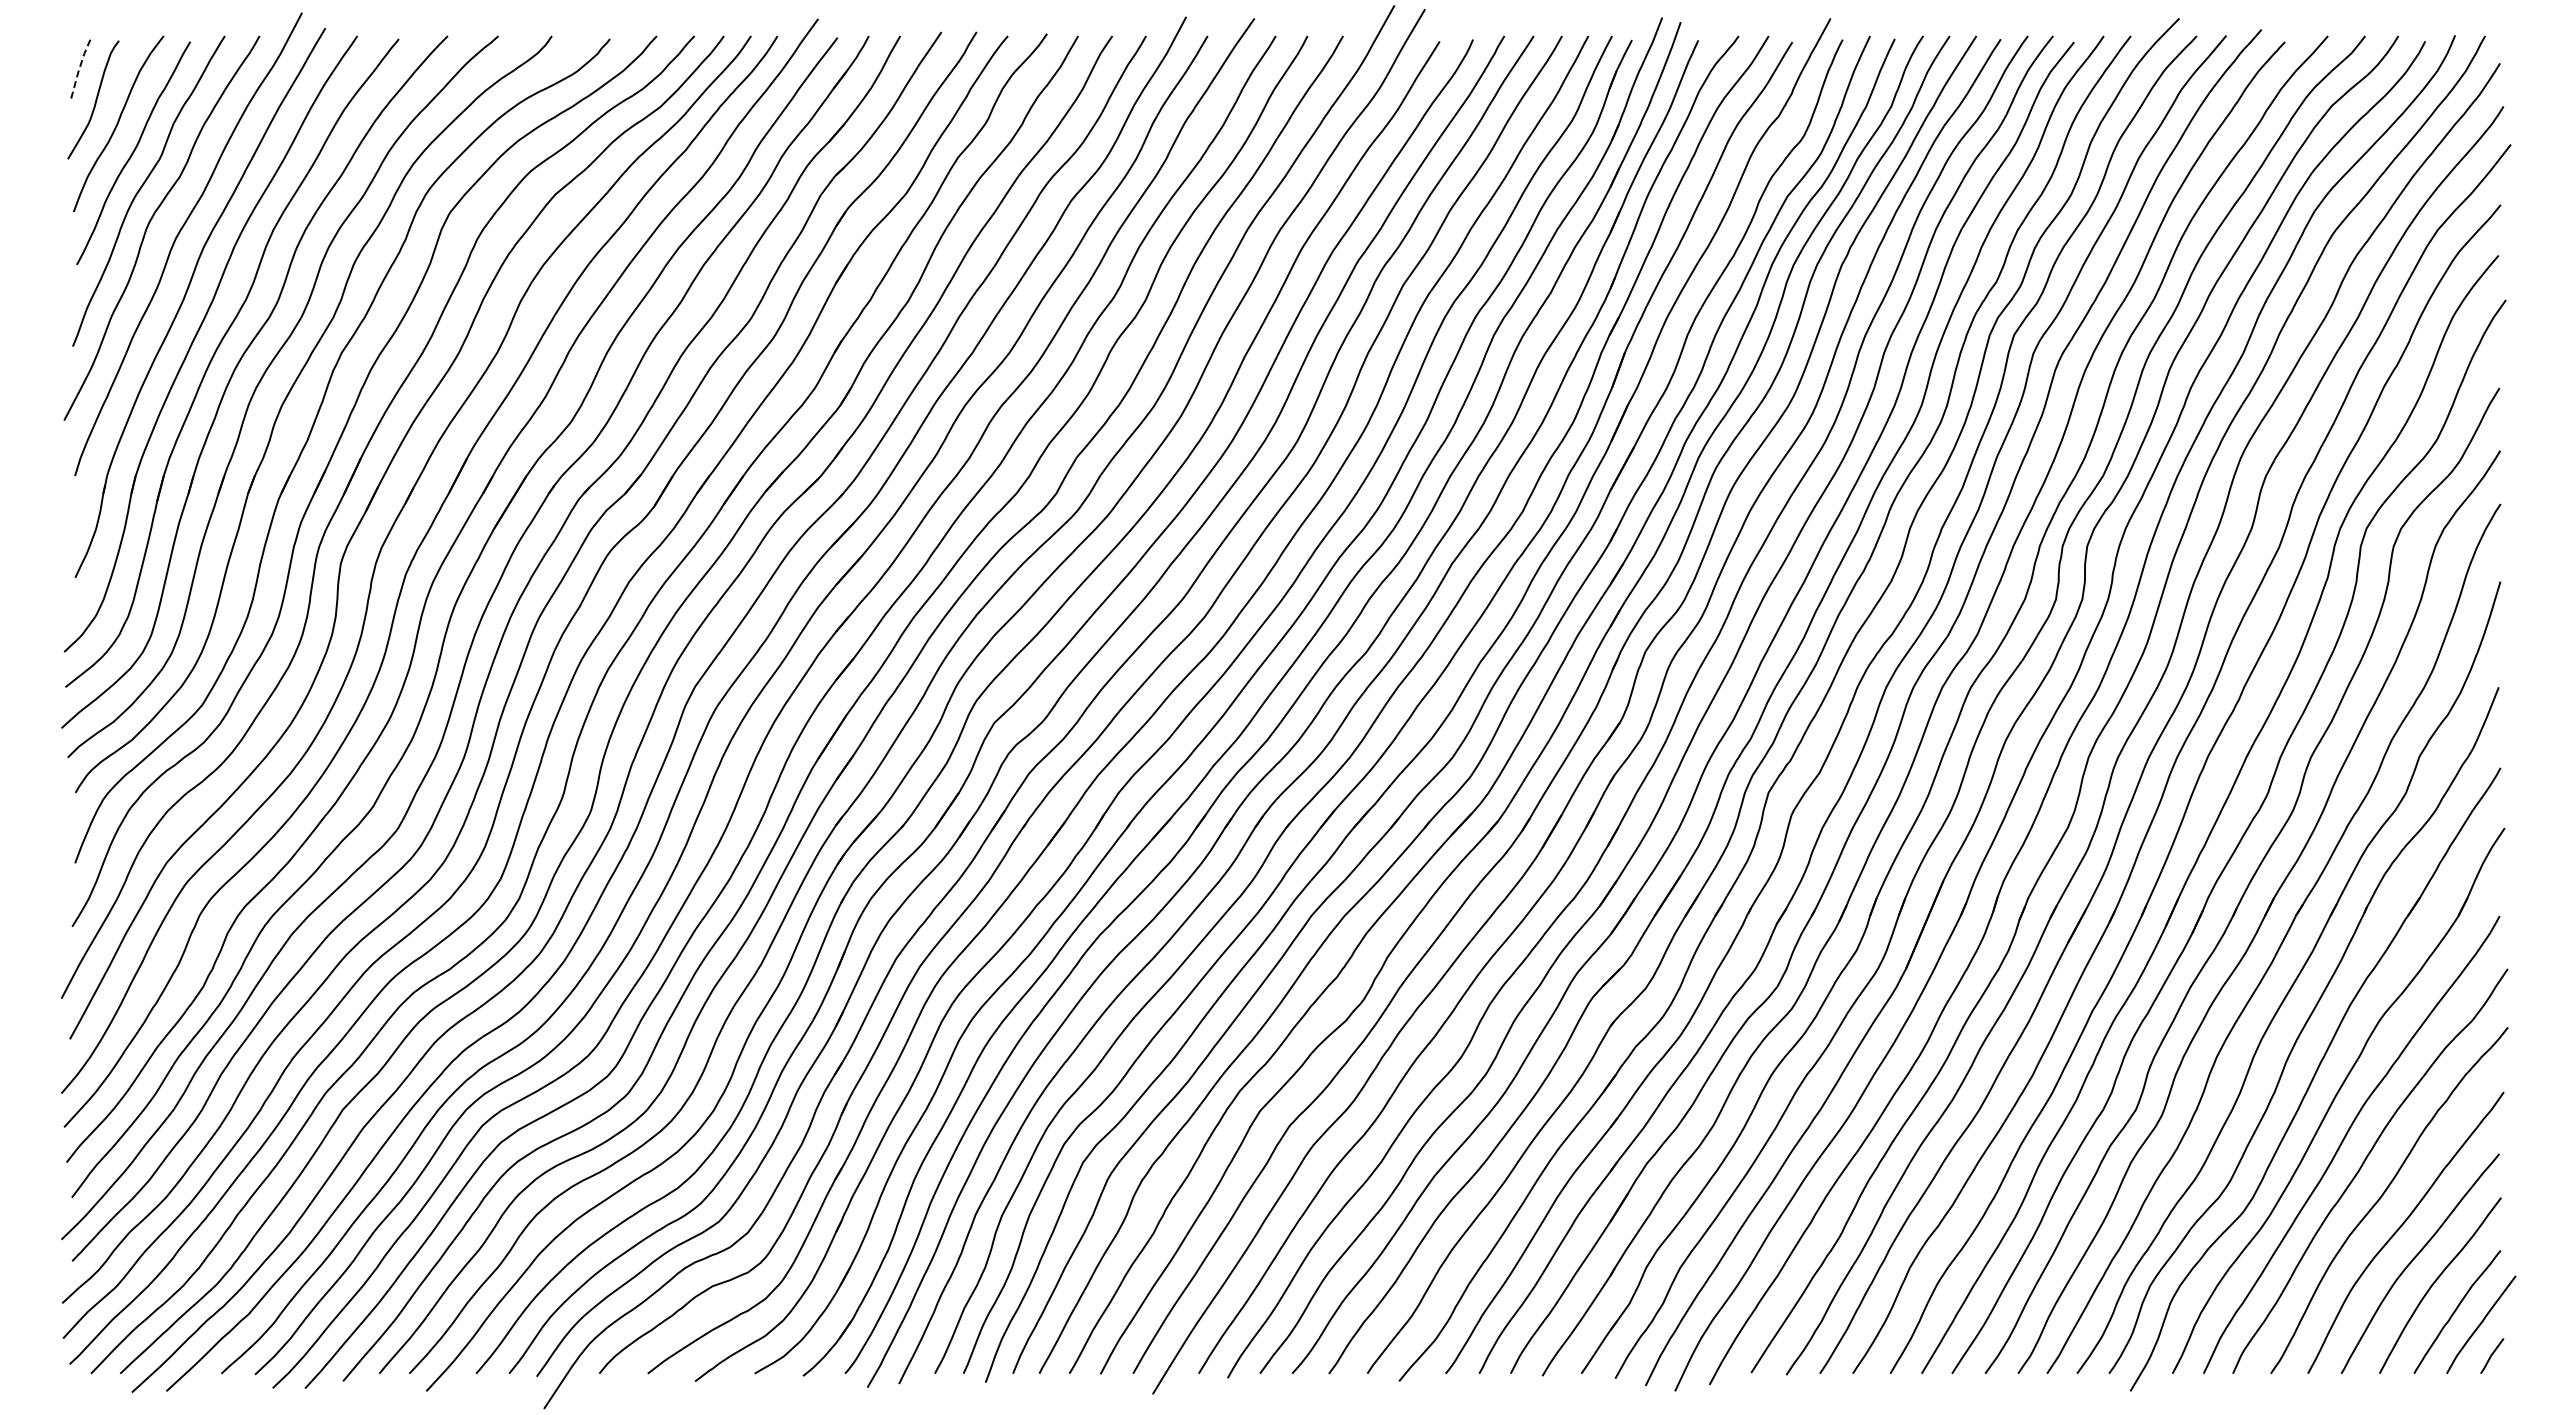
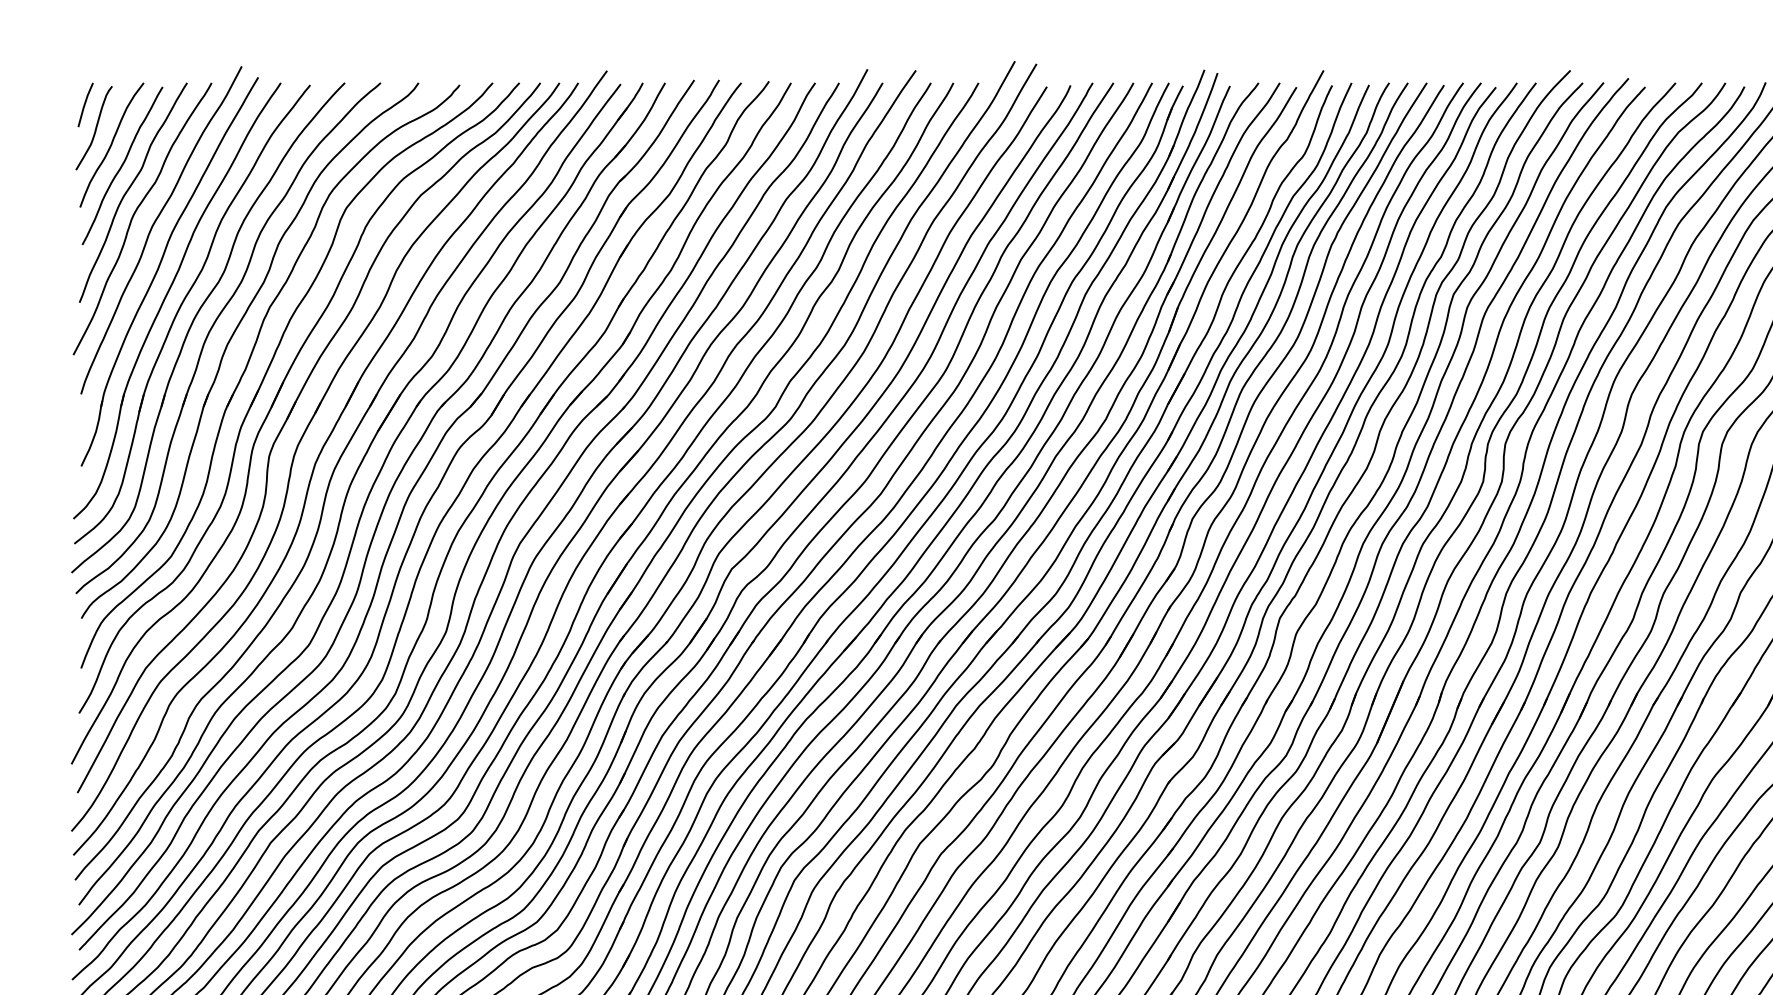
line: (80, 66) -> (84, 104), dashed -> solid

